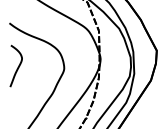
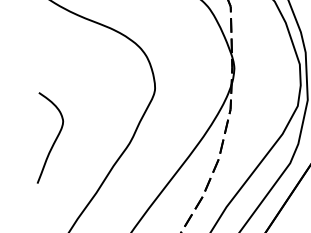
curve: (17, 67) -> (53, 140), moved

